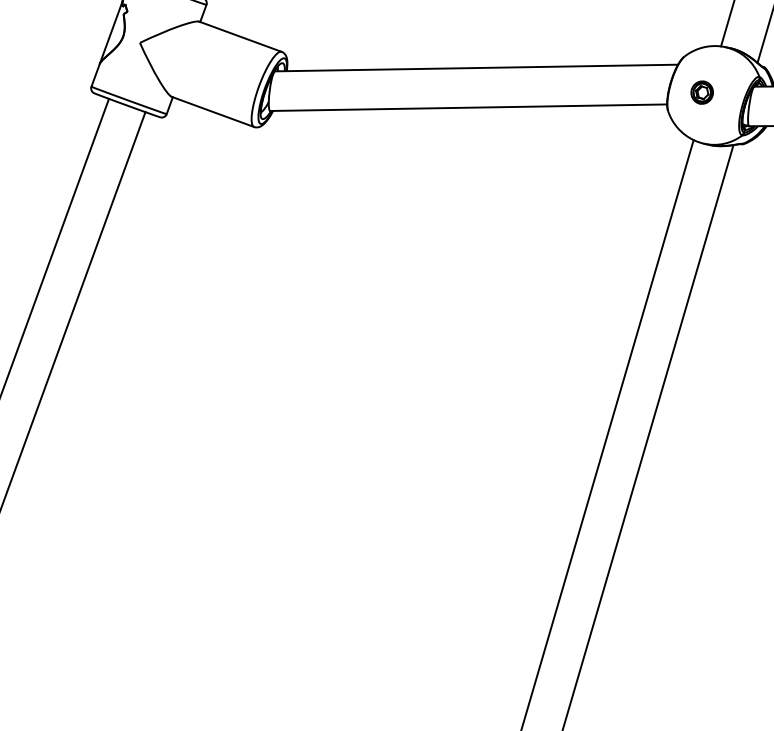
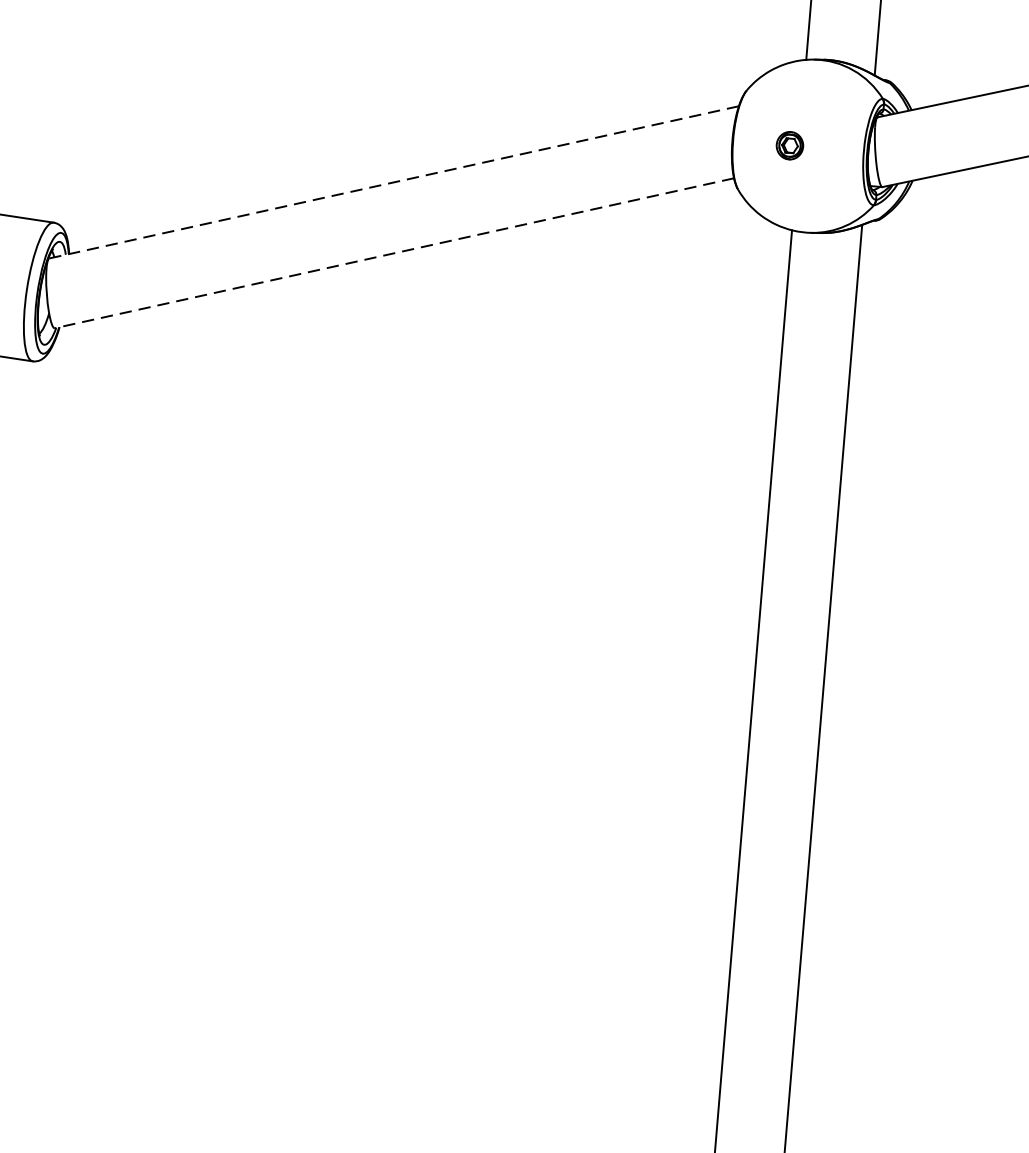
line: (476, 68) -> (394, 183), solid -> dashed
part: (701, 92) -> (788, 145), size x0.7
line: (468, 107) -> (393, 252), solid -> dashed

